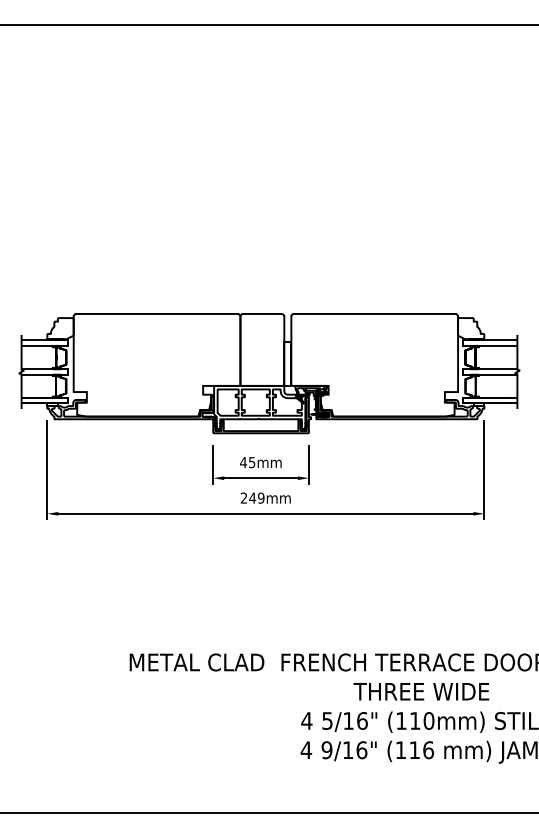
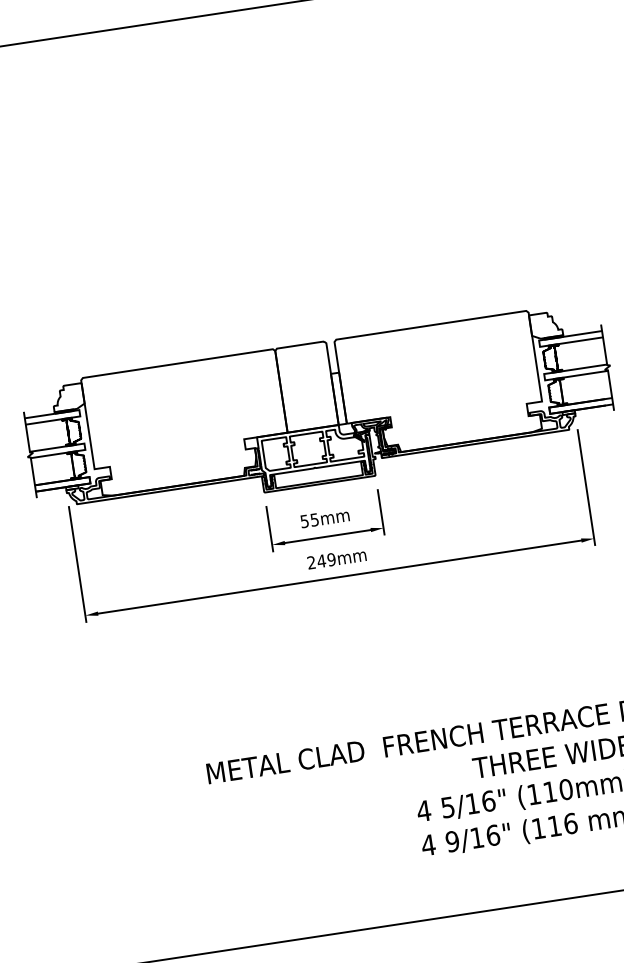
text: (243, 462) -> (304, 521), 45mm -> 55mm

